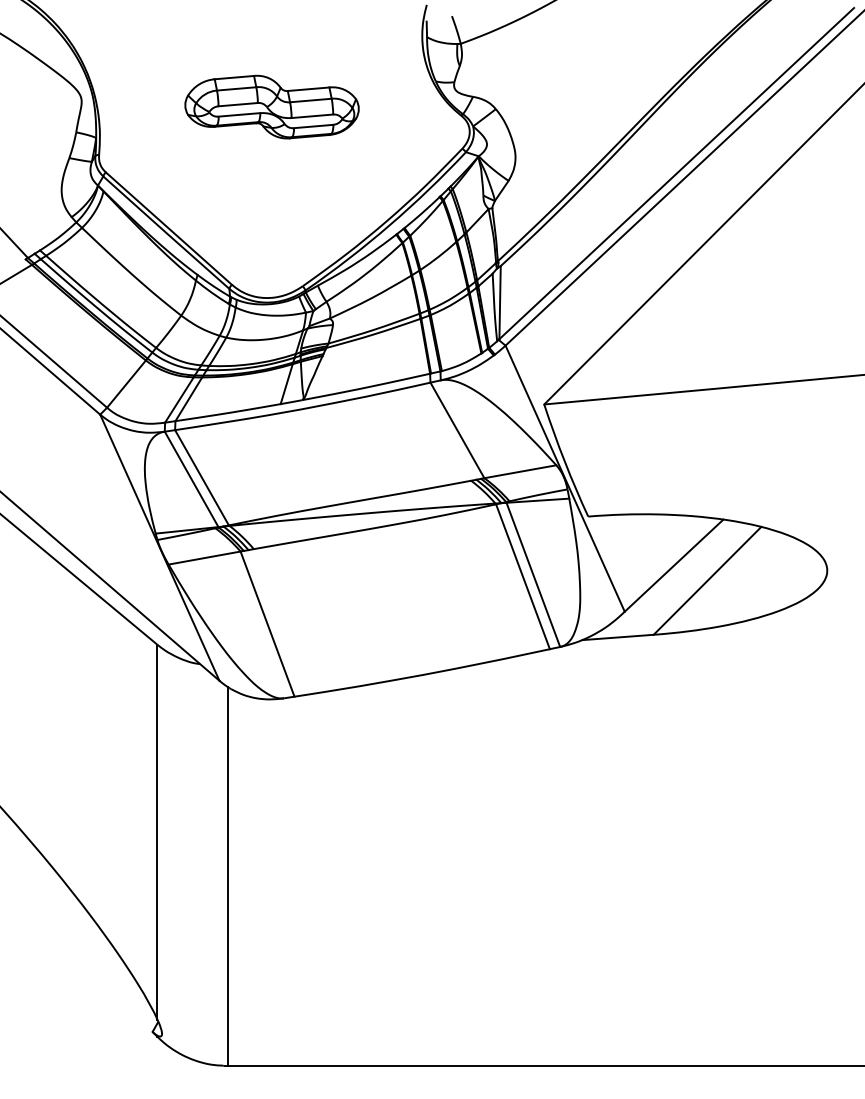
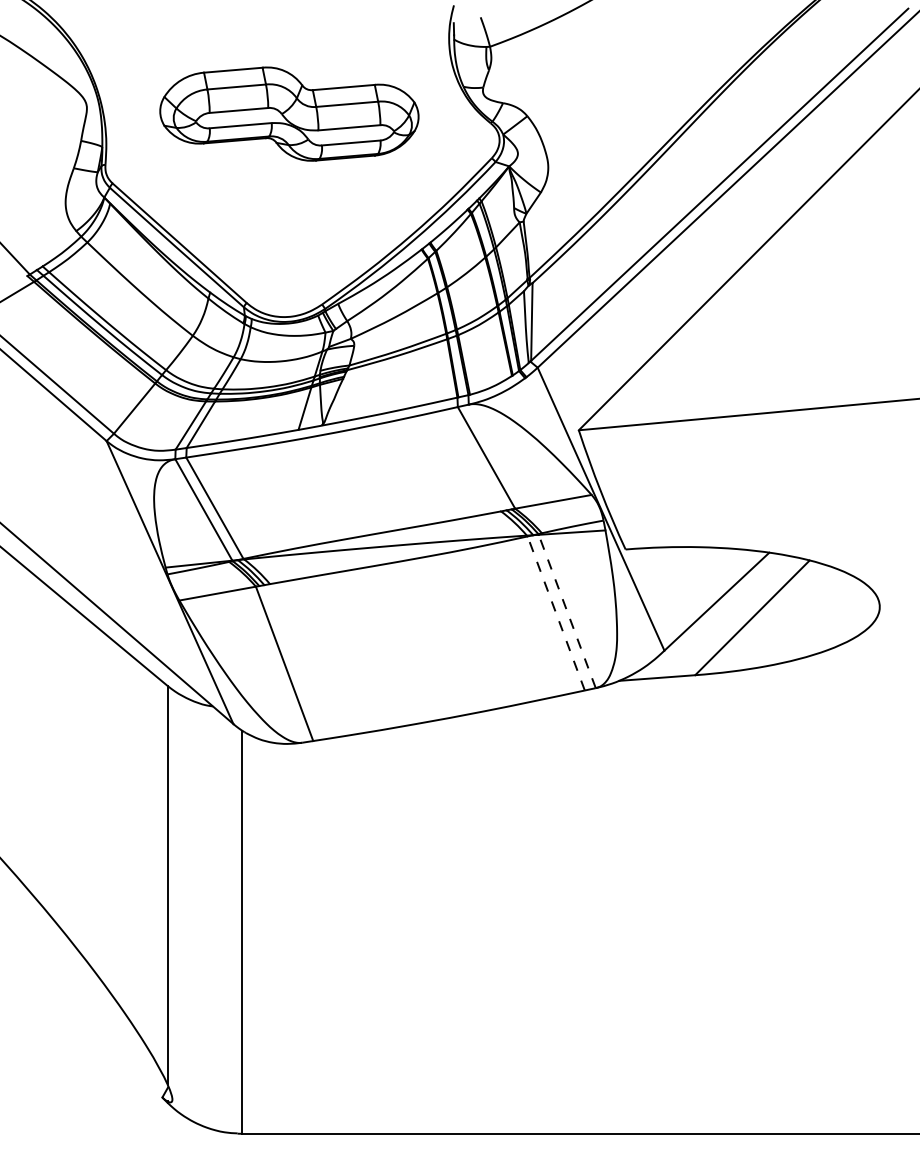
part: (271, 106) -> (288, 113), size x1.4
line: (533, 574) -> (567, 611), solid -> dashed
line: (522, 576) -> (555, 613), solid -> dashed

